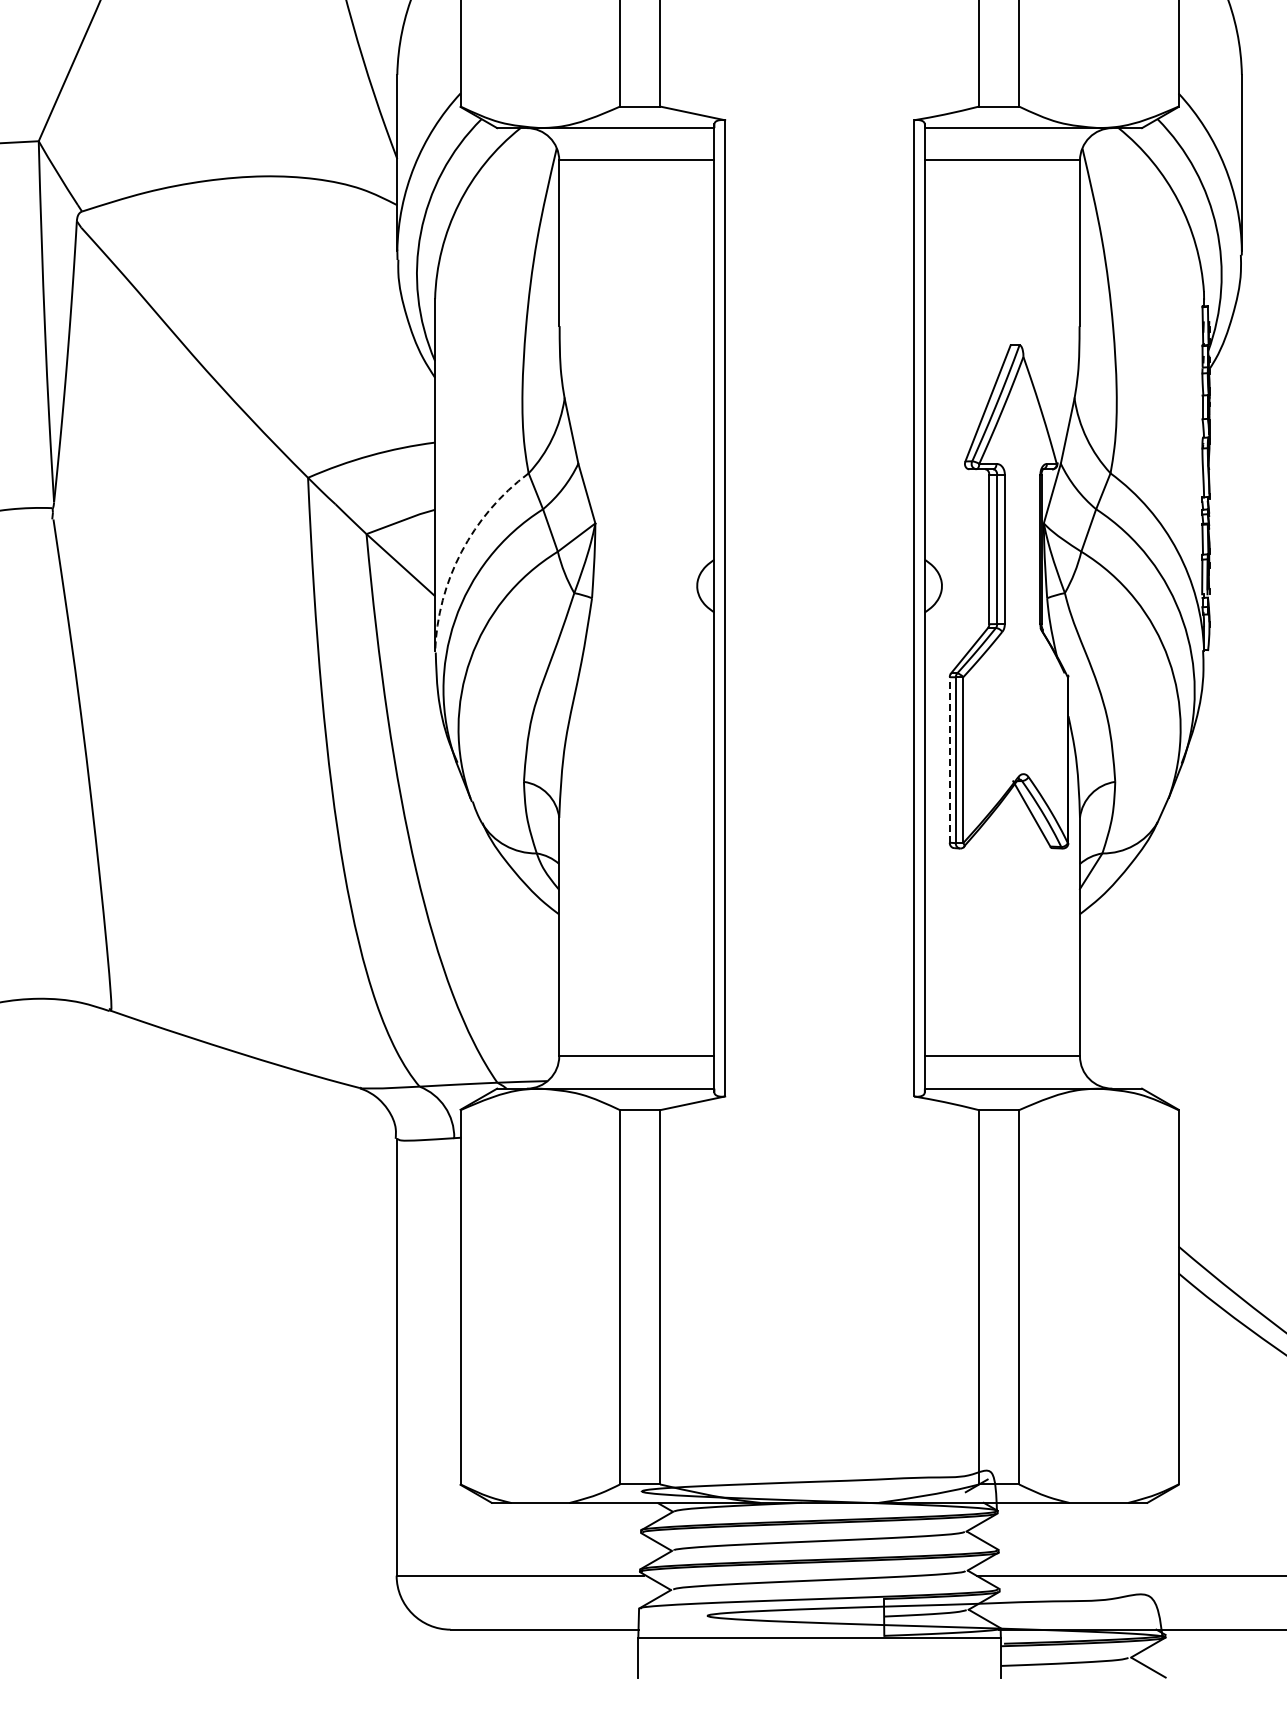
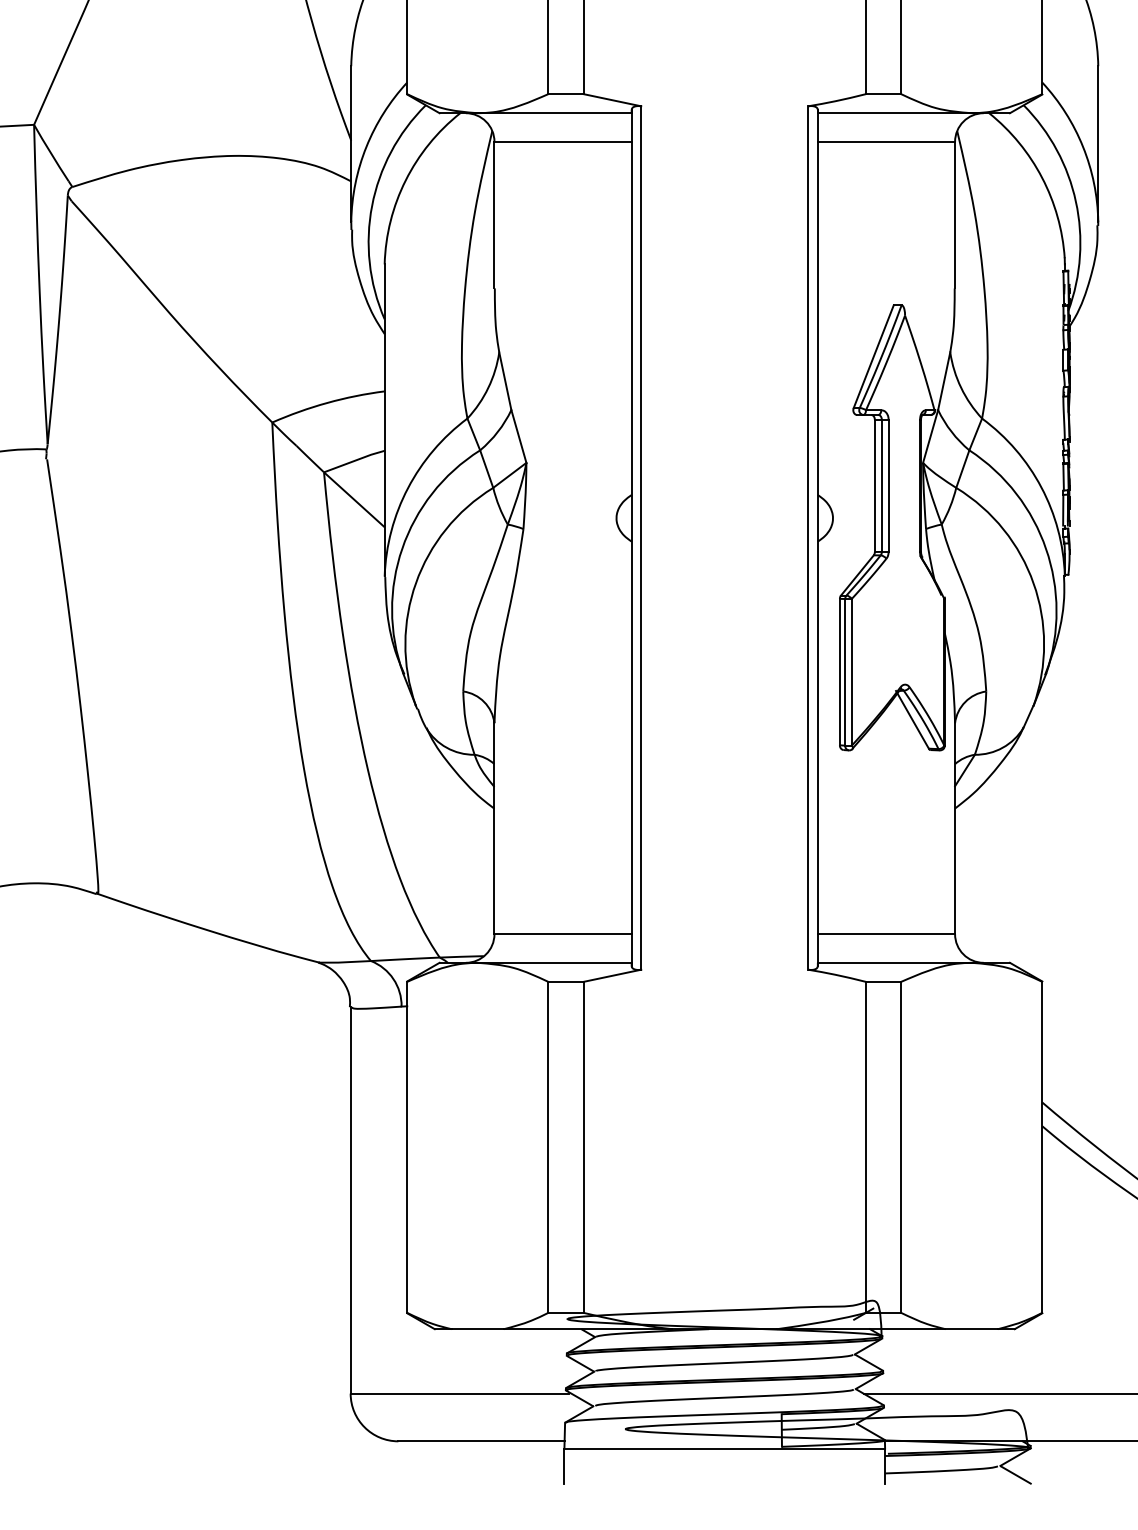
arc: (461, 552) -> (408, 488), dashed -> solid
line: (949, 759) -> (839, 671), dashed -> solid

